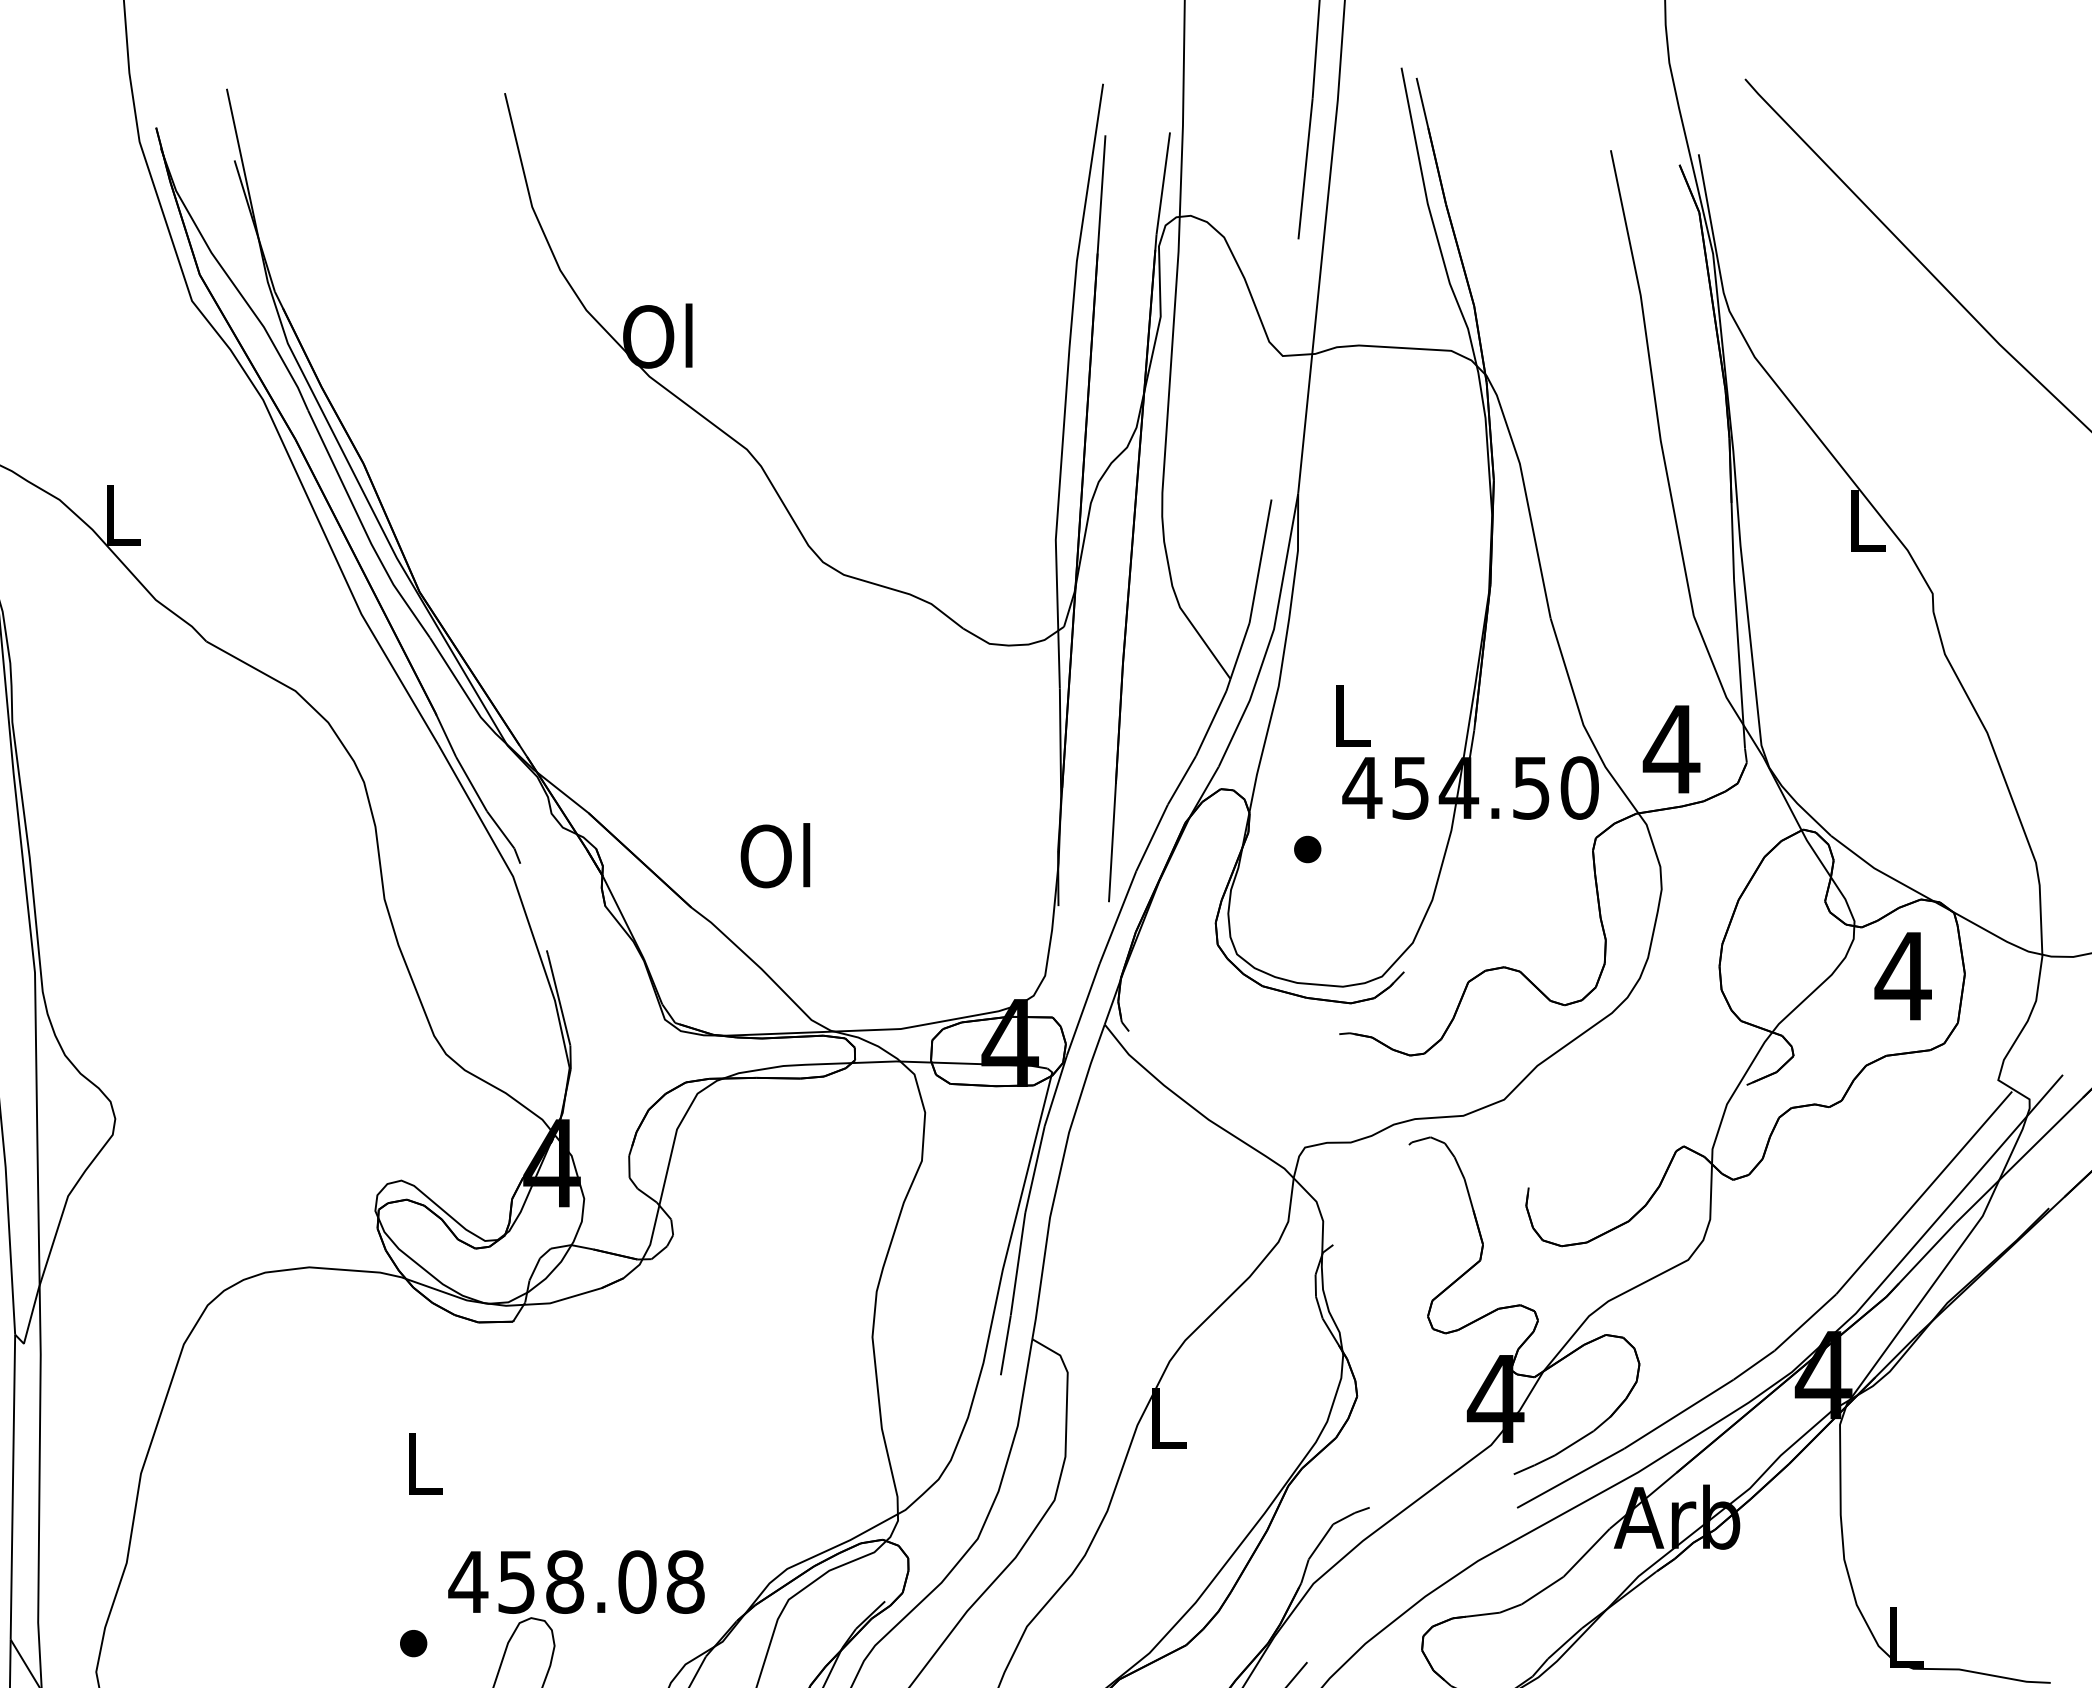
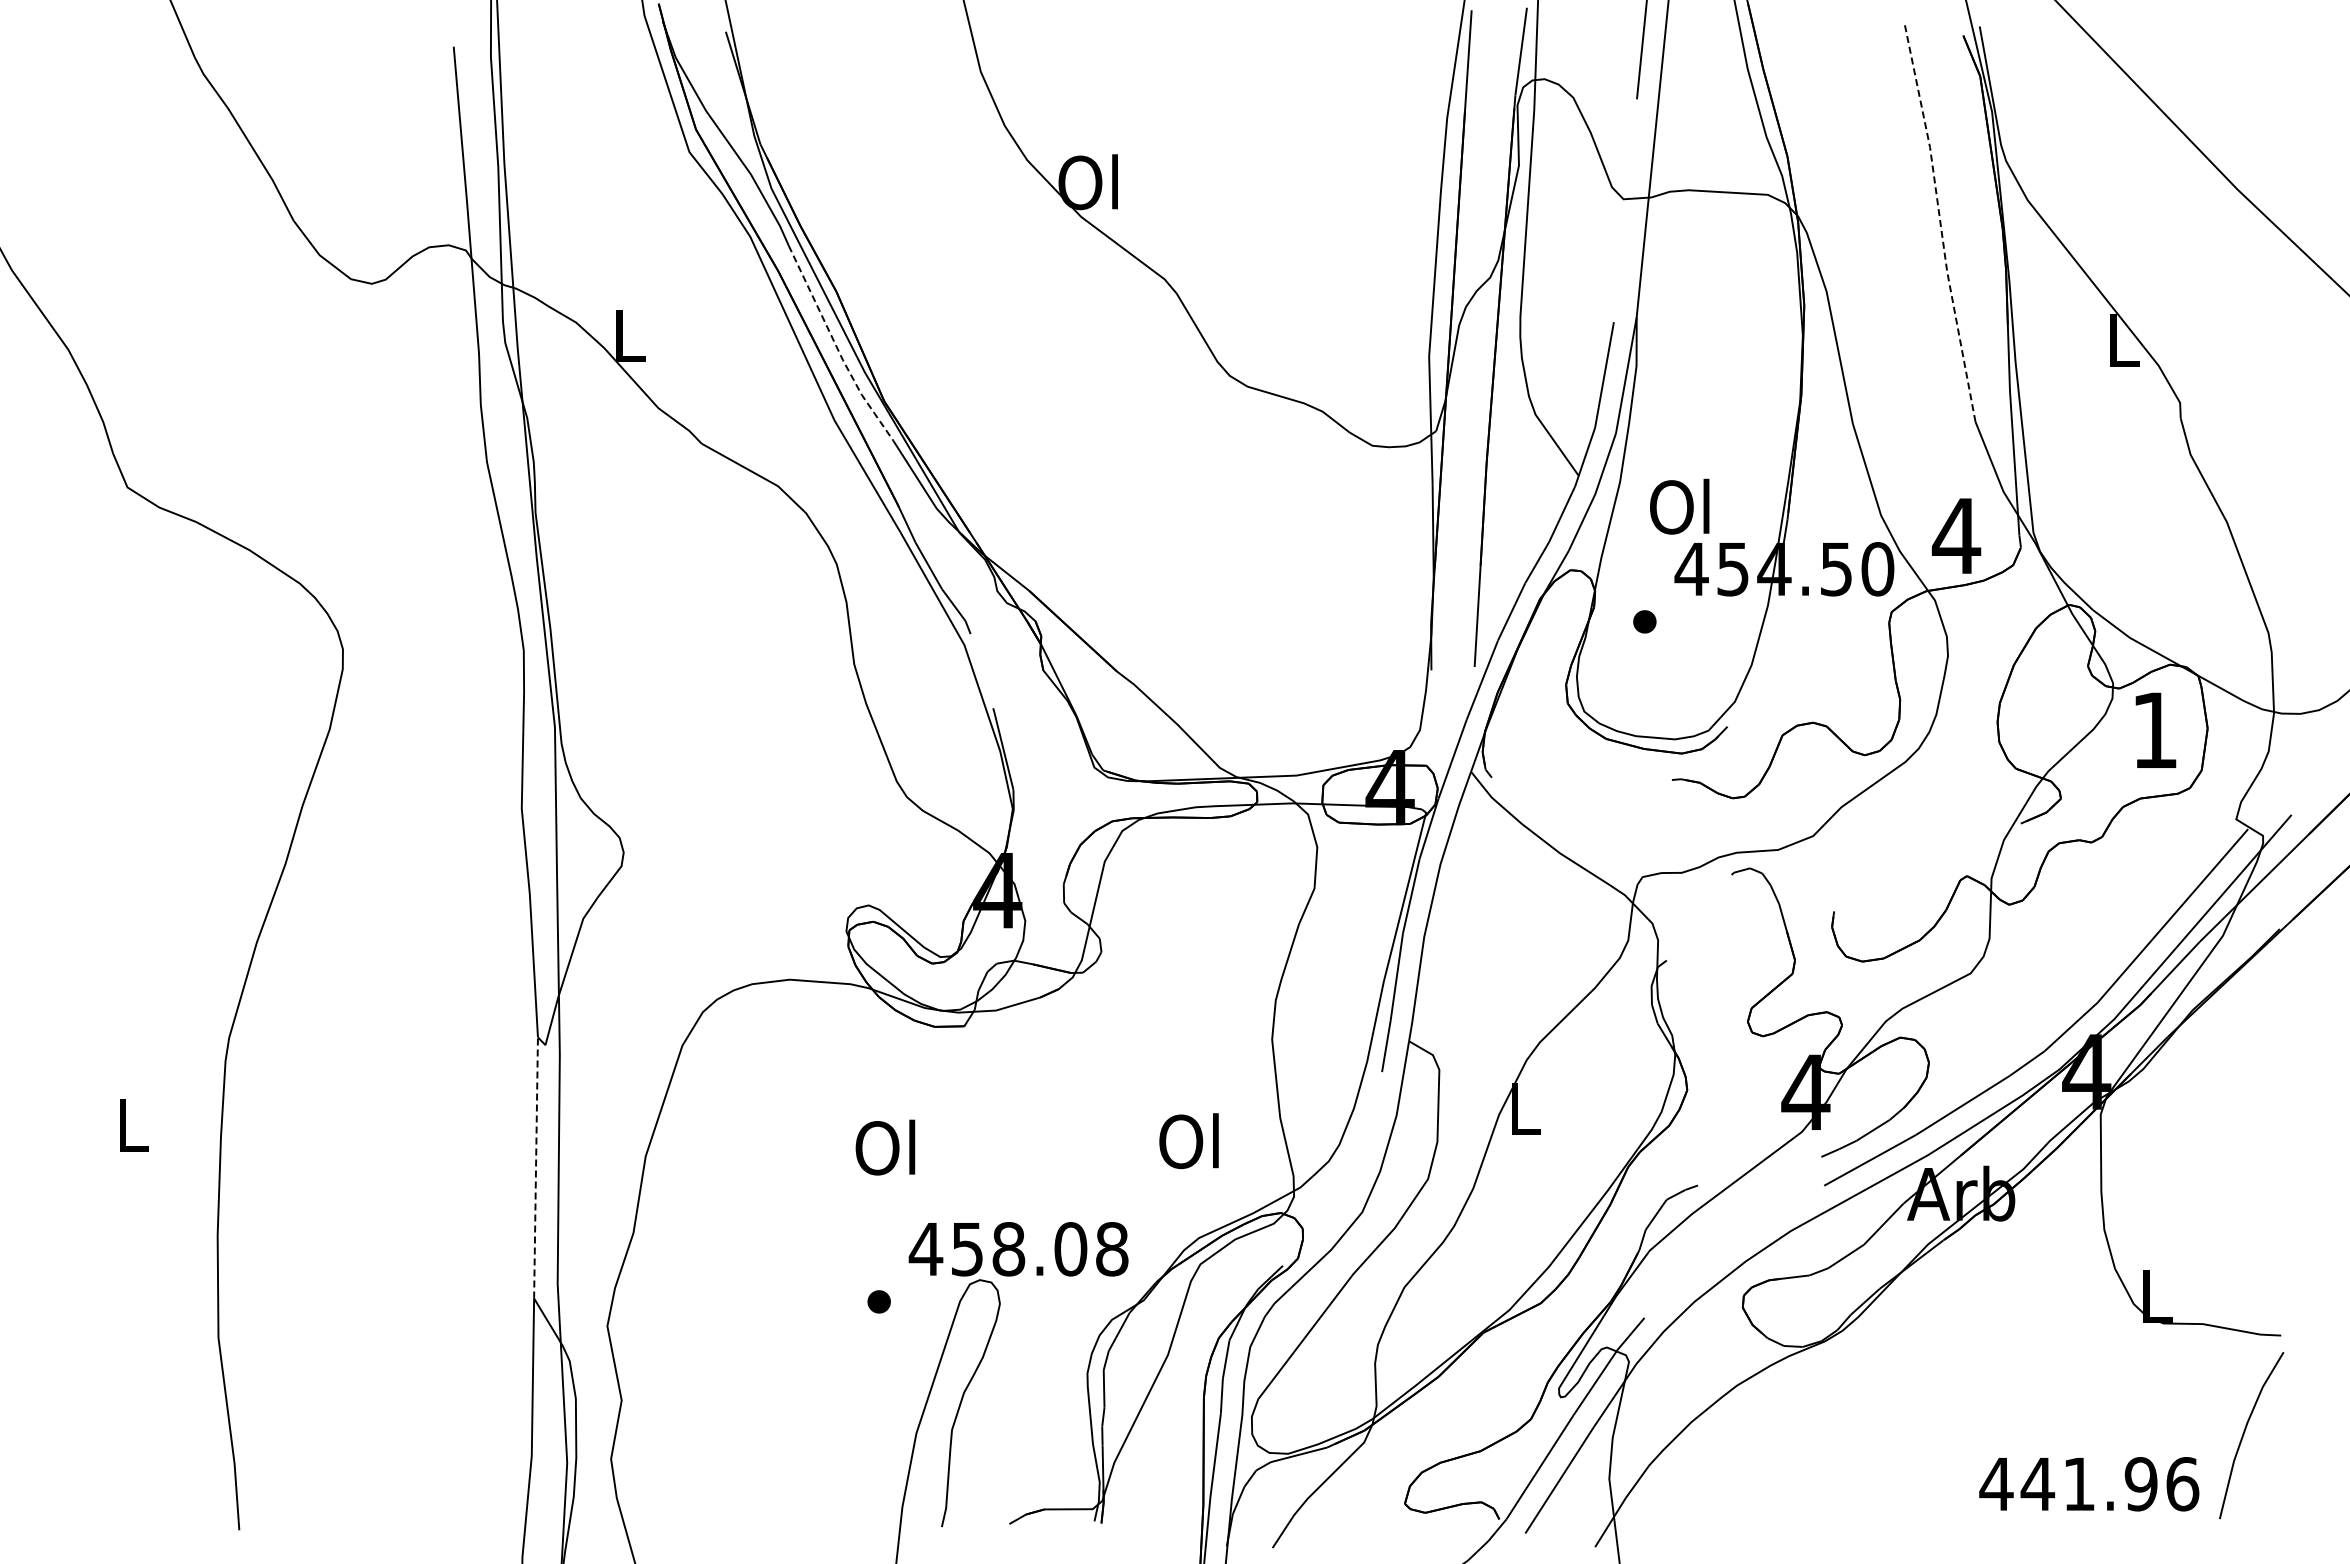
line: (1652, 381) -> (1940, 221), solid -> dashed
line: (364, 529) -> (837, 347), solid -> dashed
text: (1348, 714) -> (1679, 506), L -> Ol
text: (774, 856) -> (1188, 1141), moved
text: (1902, 975) -> (2154, 729), 4 -> 1
text: (420, 1463) -> (885, 1147), L -> Ol
line: (13, 1486) -> (536, 1167), solid -> dashed

